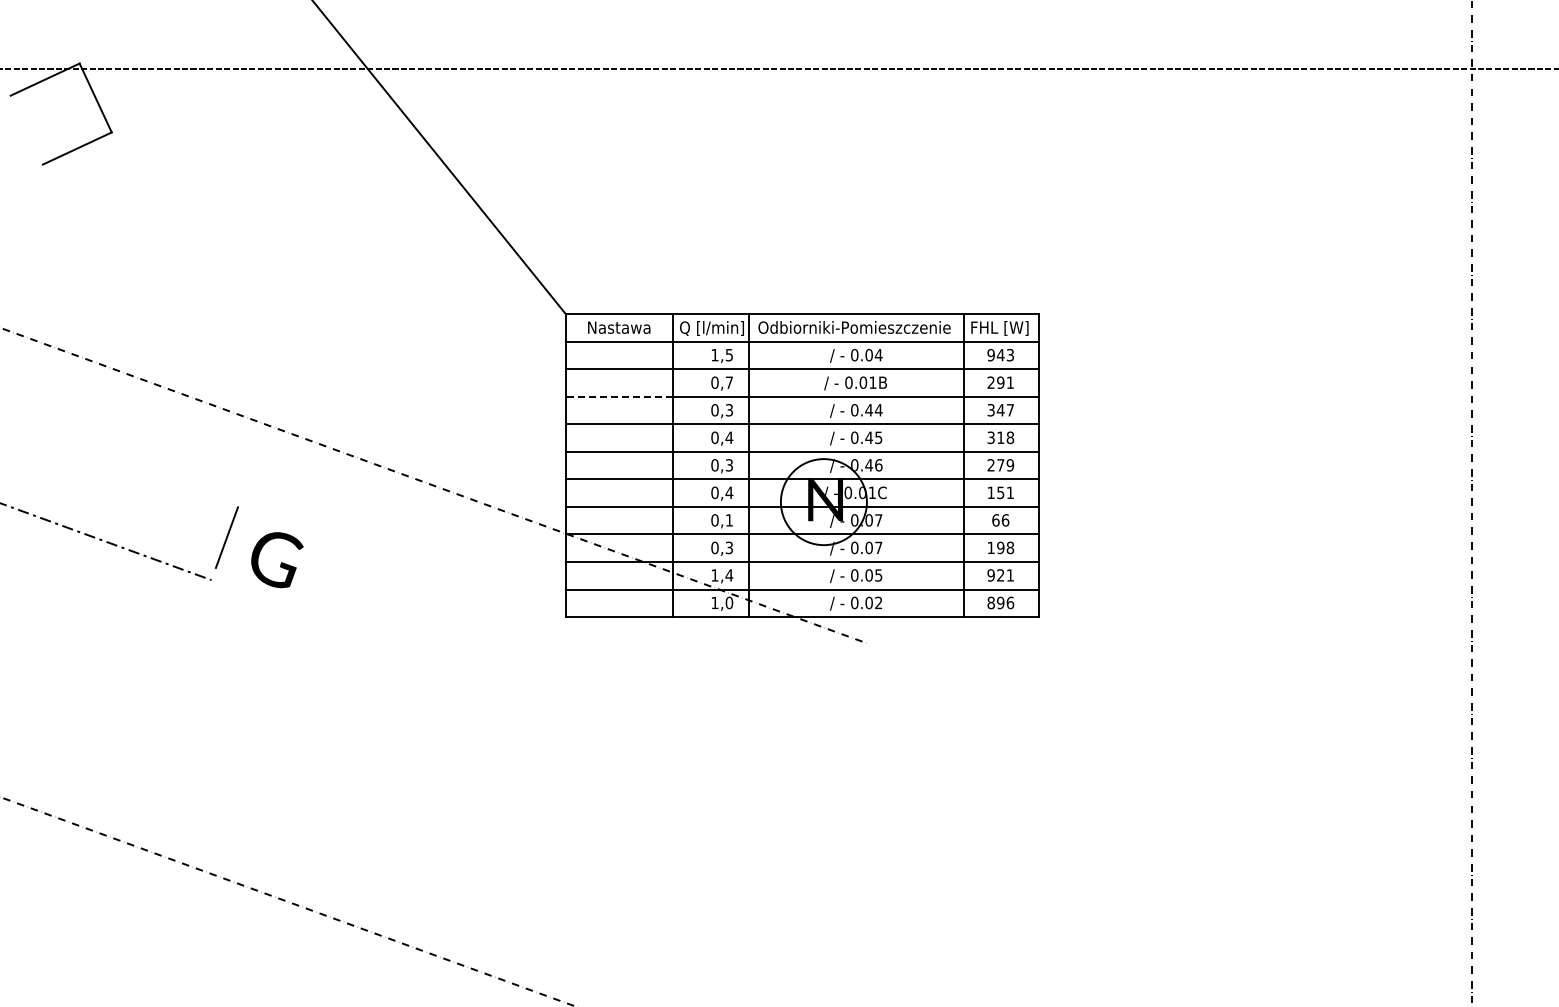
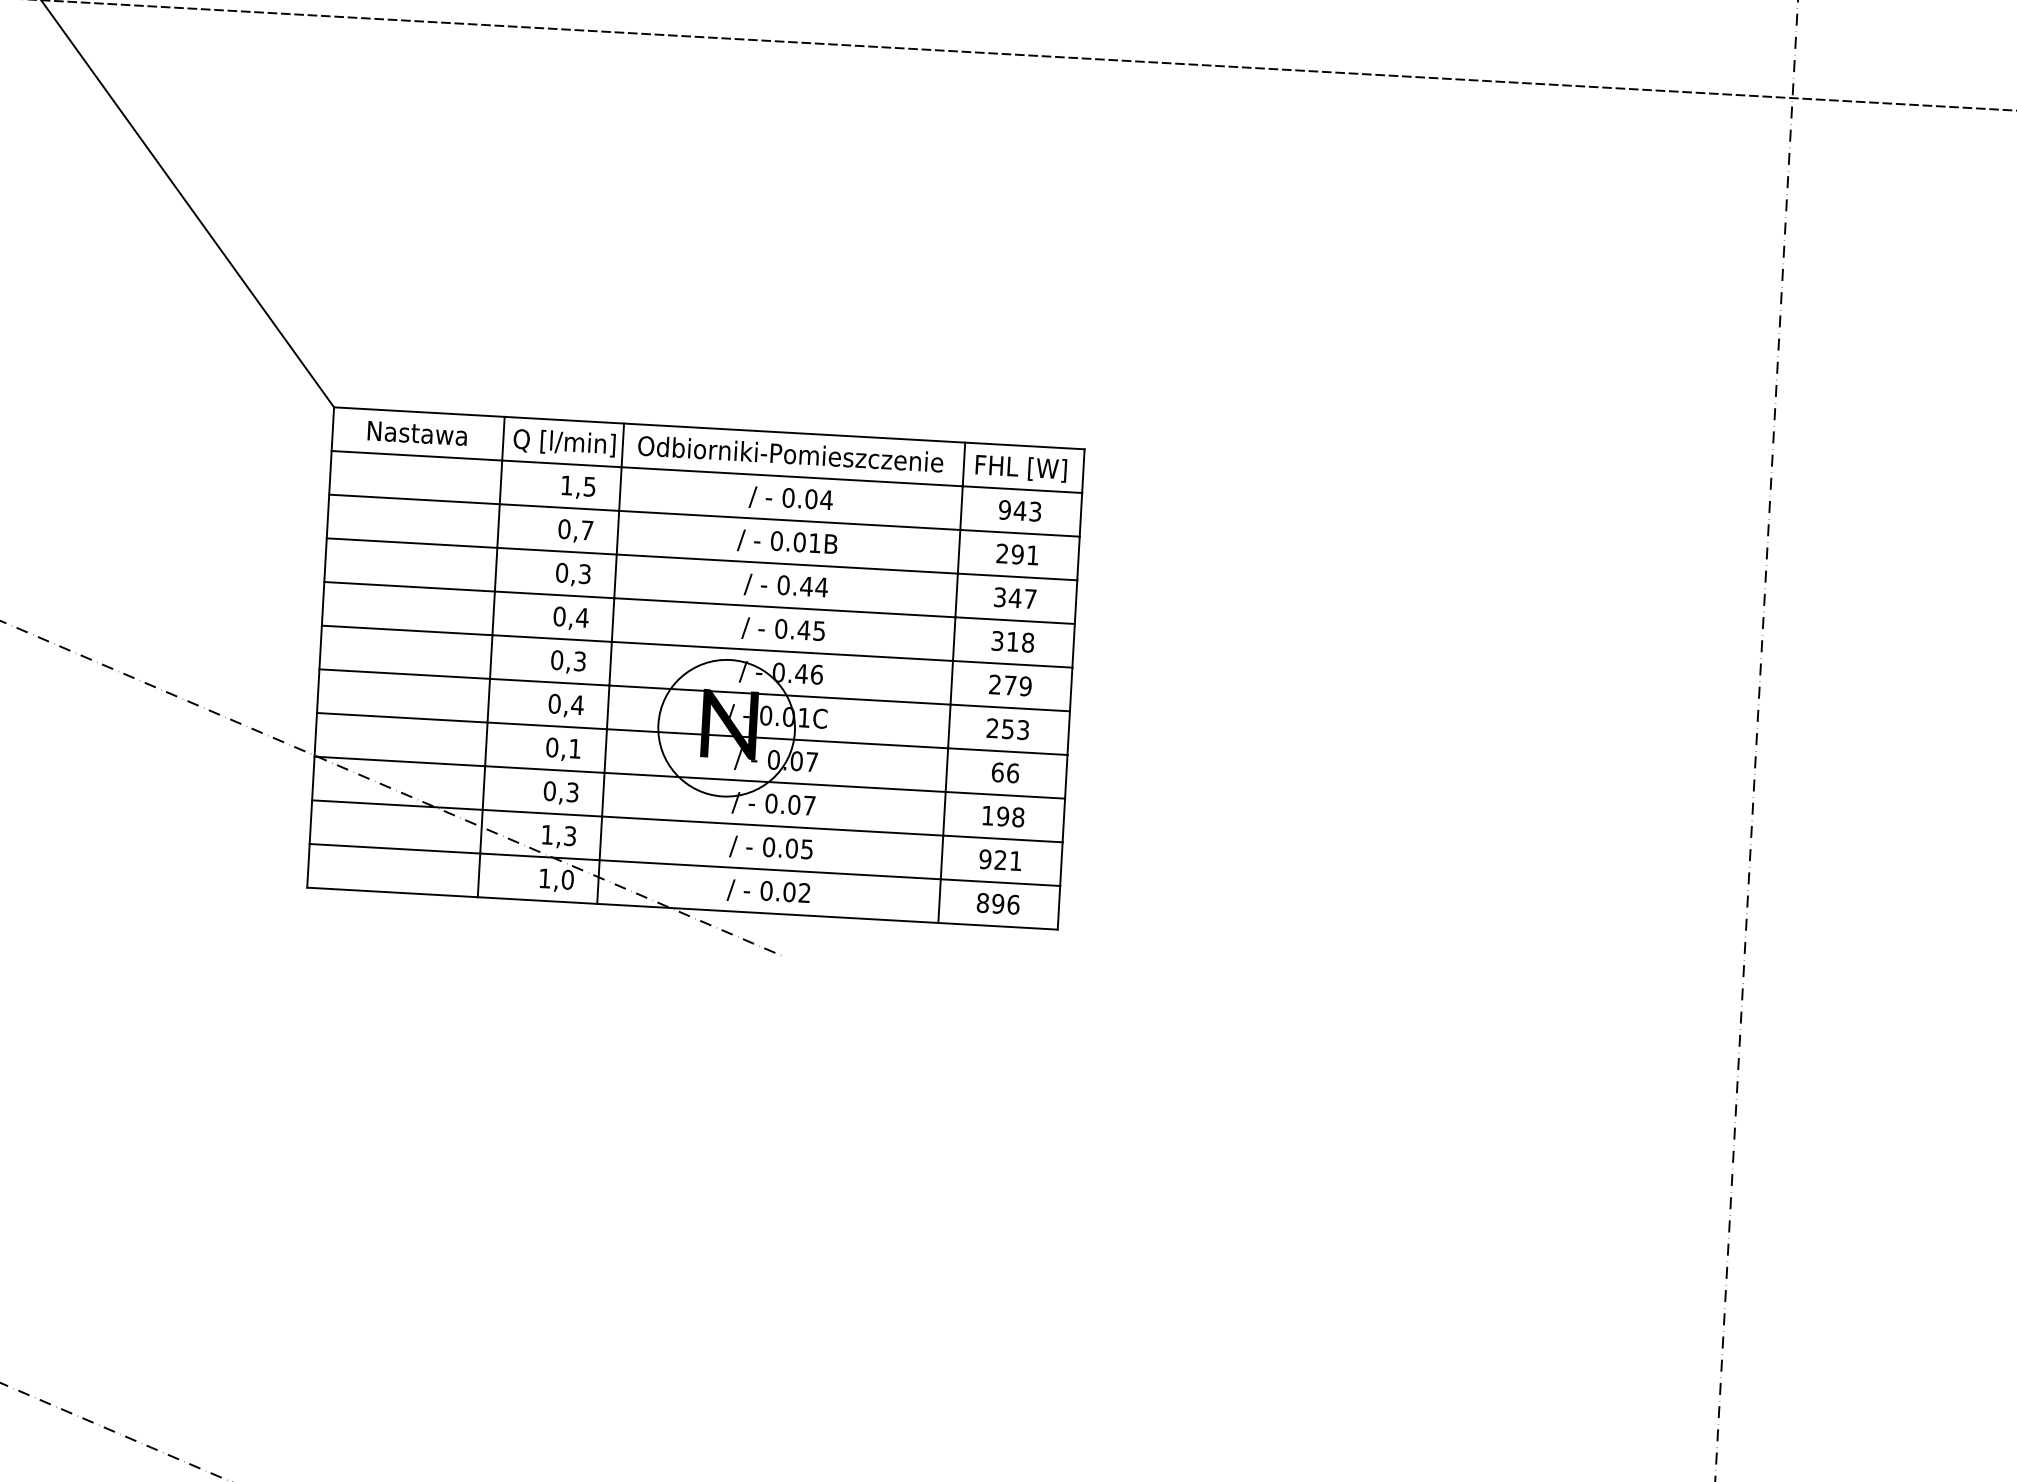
line: (619, 396) -> (411, 542), dashed -> solid
text: (1000, 492) -> (1007, 728), 151 -> 253
text: (729, 575) -> (570, 836), 1,4 -> 1,3

